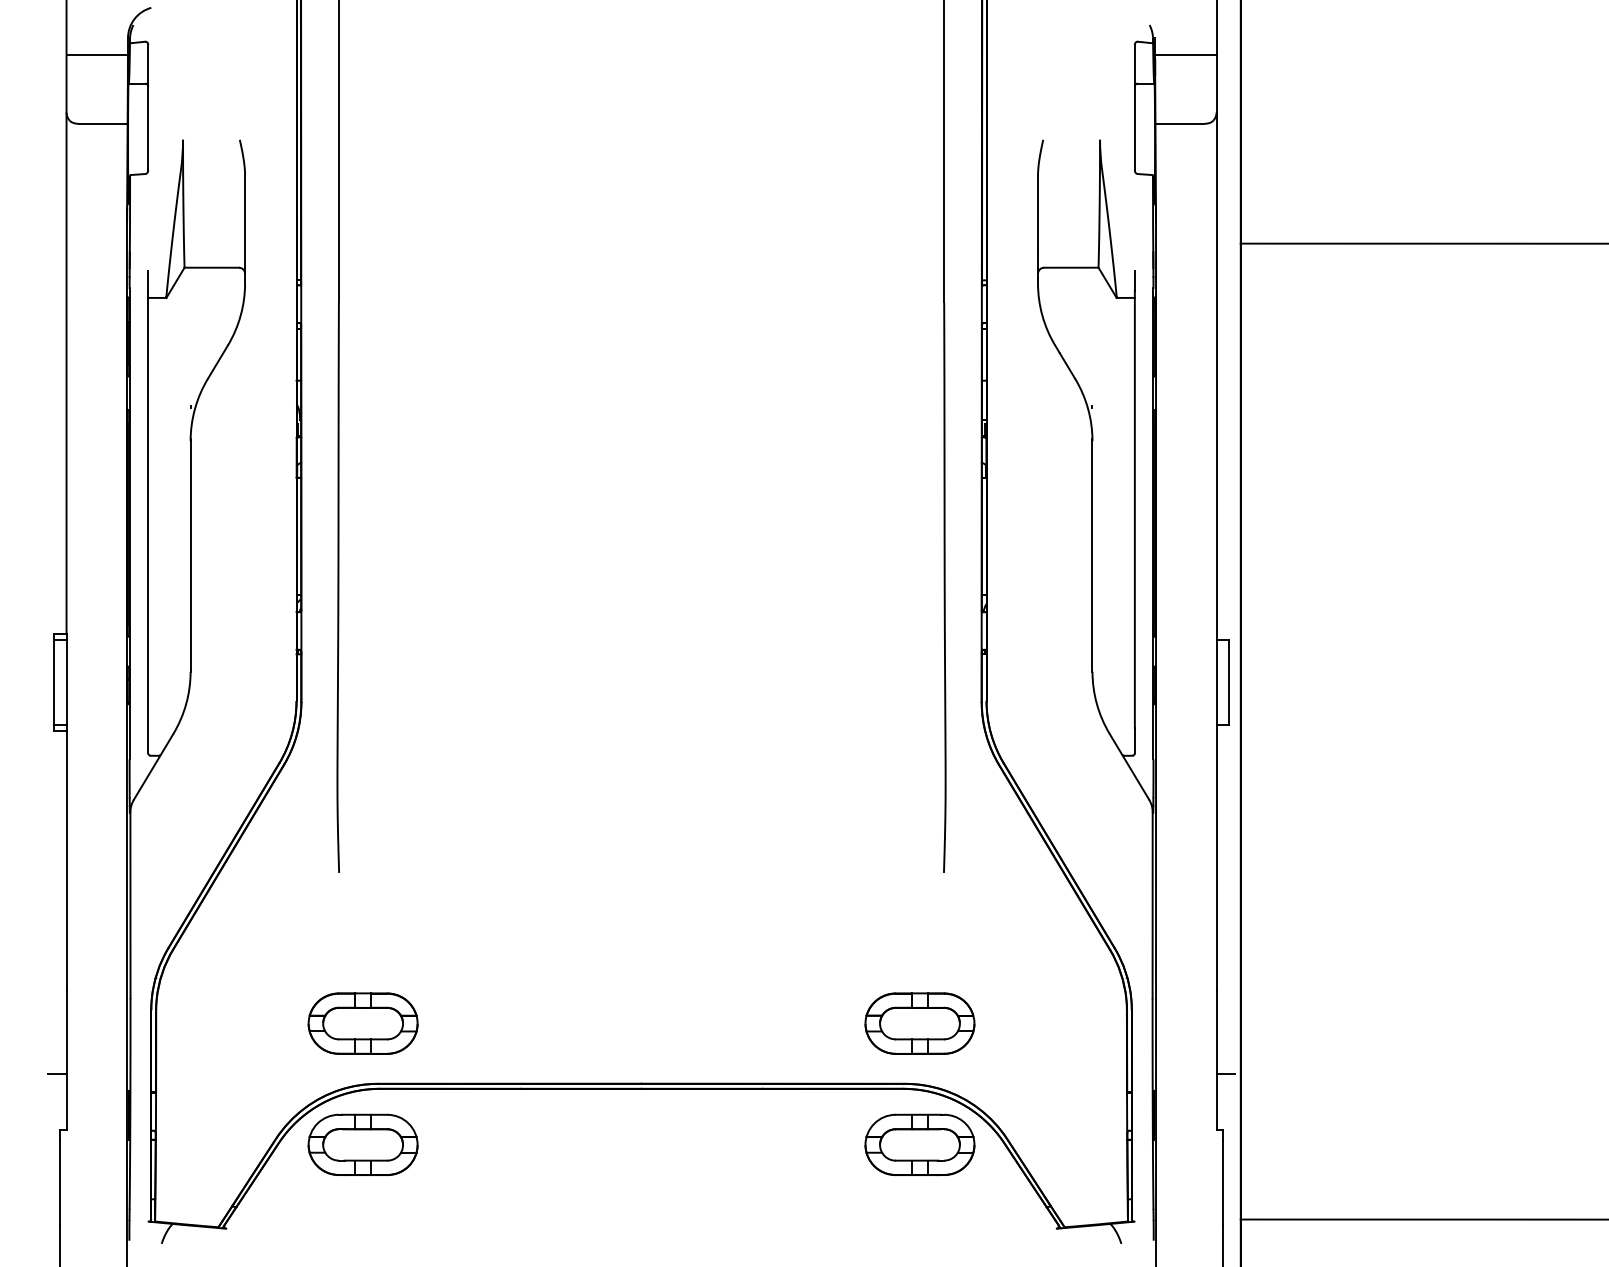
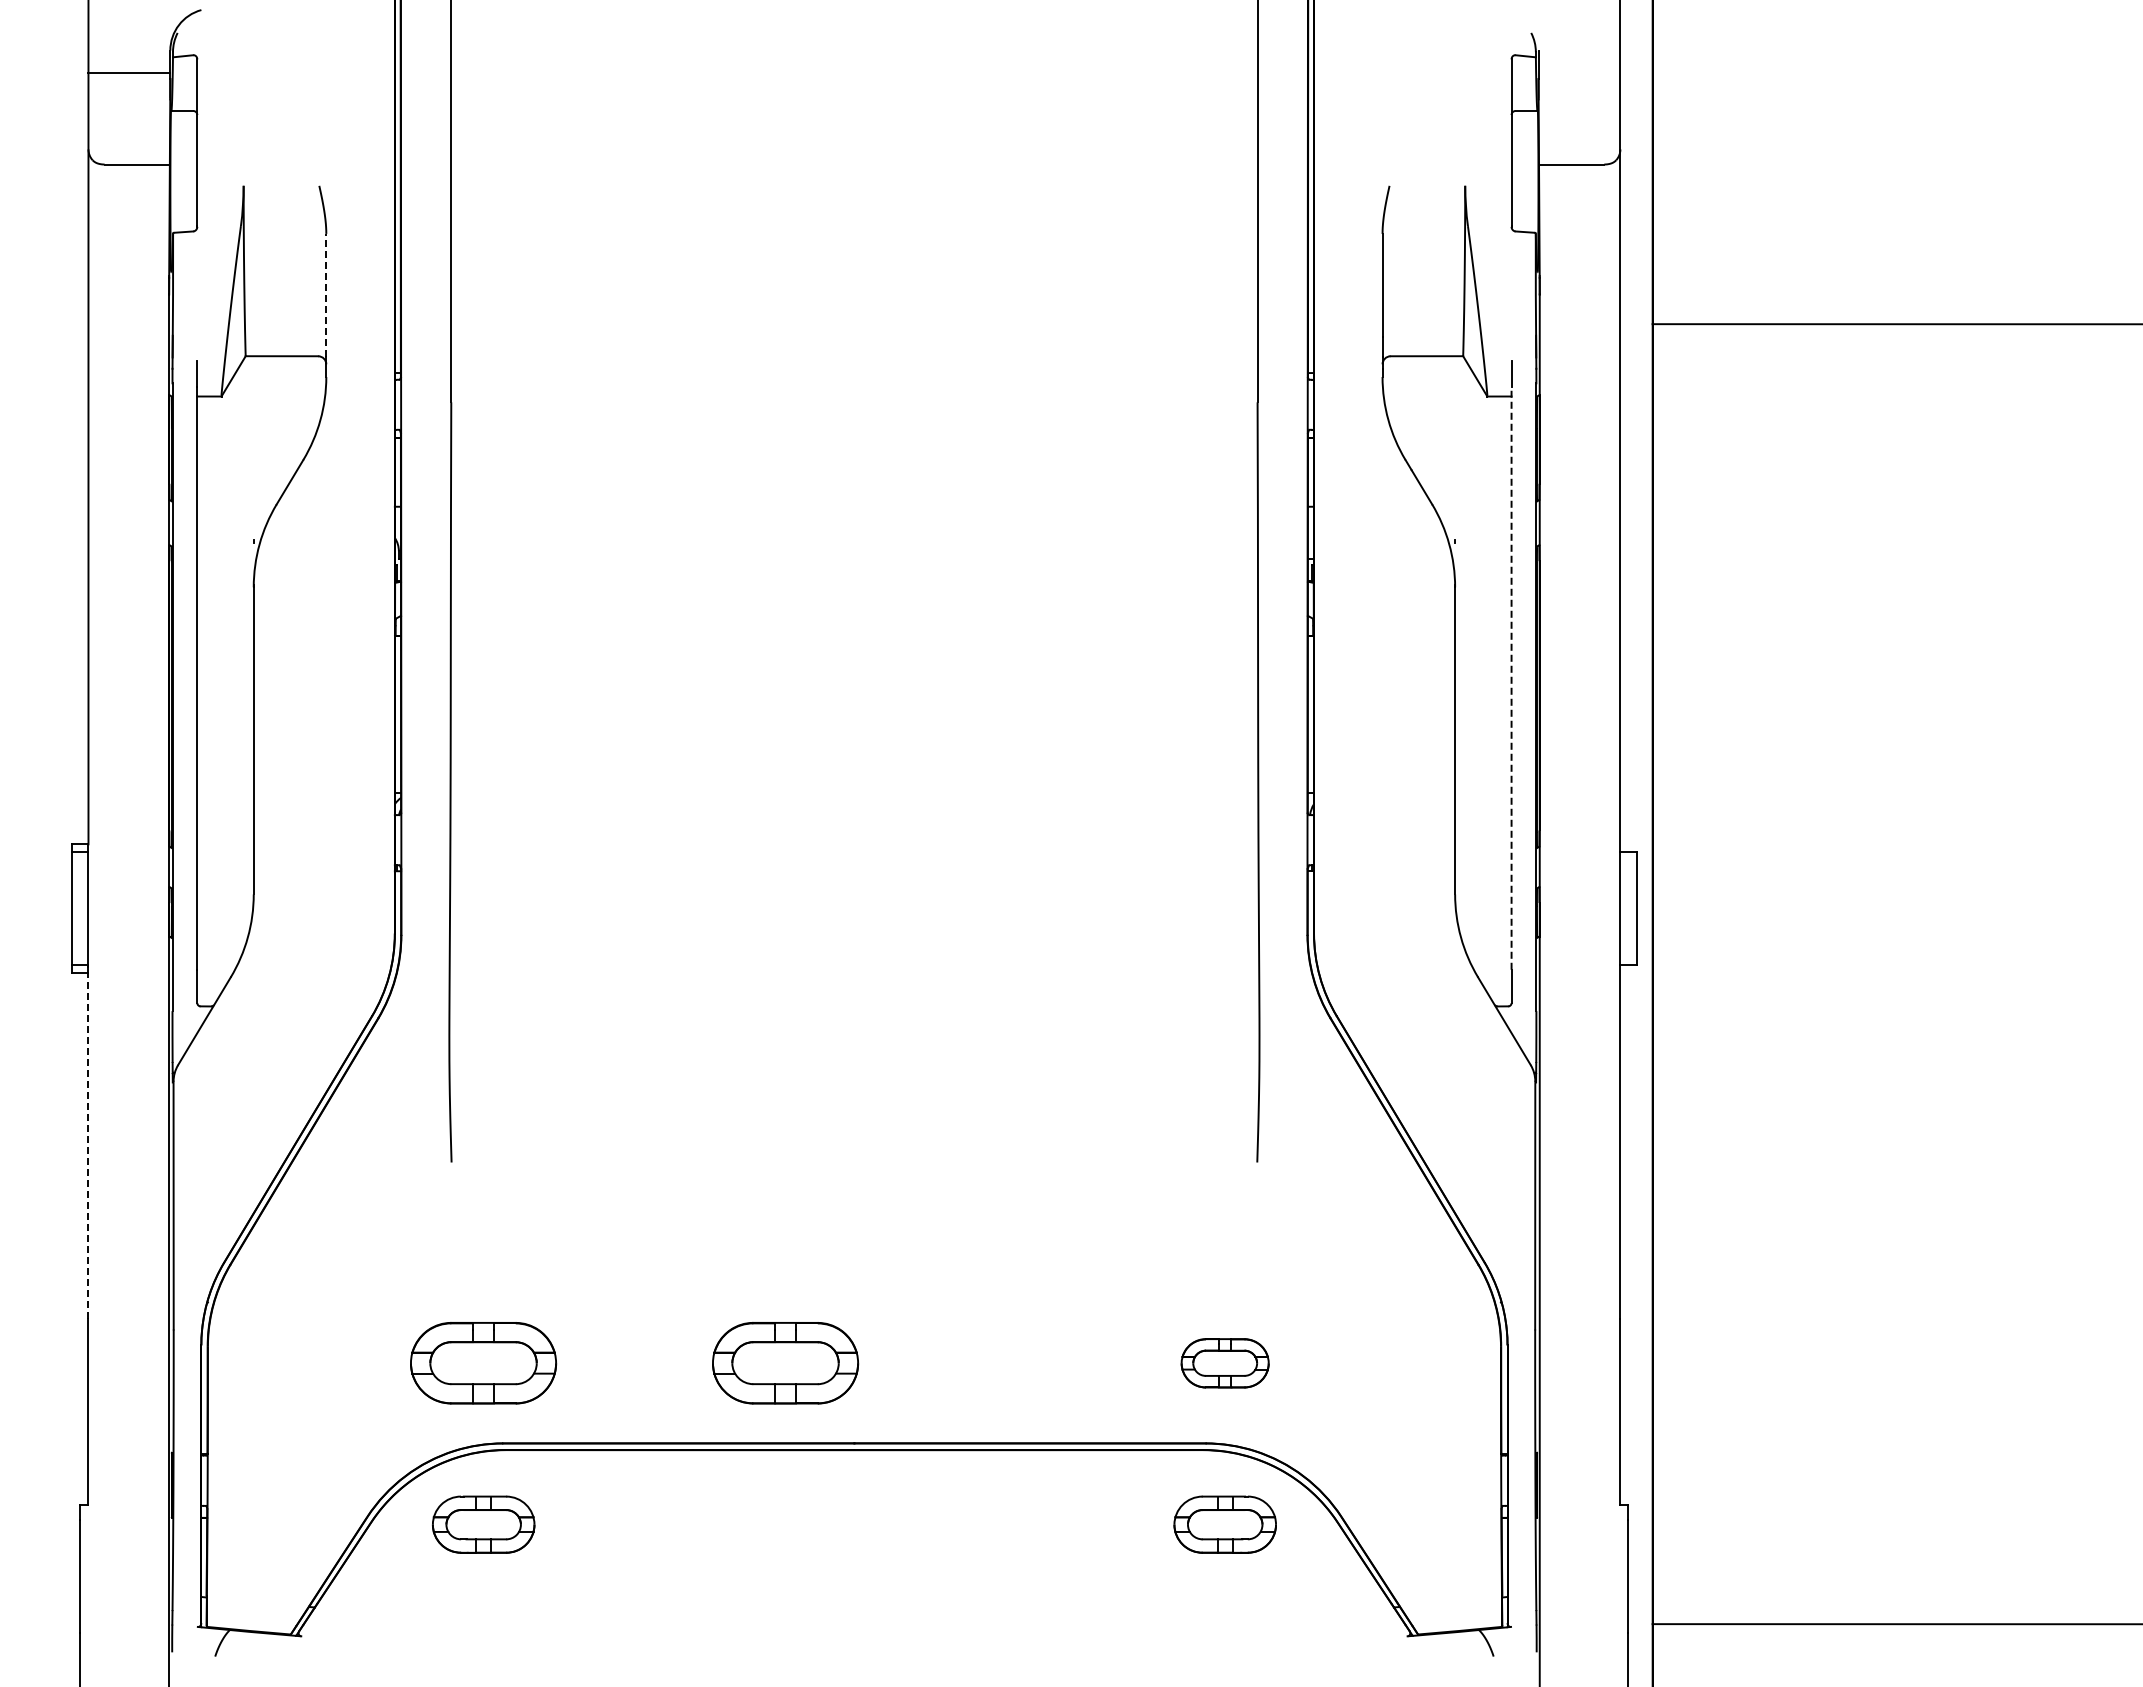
line: (1185, 54) -> (1579, 72), removed
line: (245, 222) -> (326, 295), solid -> dashed
line: (1134, 509) -> (1511, 678), solid -> dashed
line: (66, 860) -> (88, 1146), solid -> dashed
part: (589, 1023) -> (785, 1363), added
part: (919, 1023) -> (1224, 1363), size x0.6
line: (57, 1074) -> (76, 1430), removed
line: (1225, 1074) -> (1632, 1430), removed
part: (363, 1144) -> (483, 1524), size x0.7
part: (919, 1144) -> (1224, 1524), size x0.7

